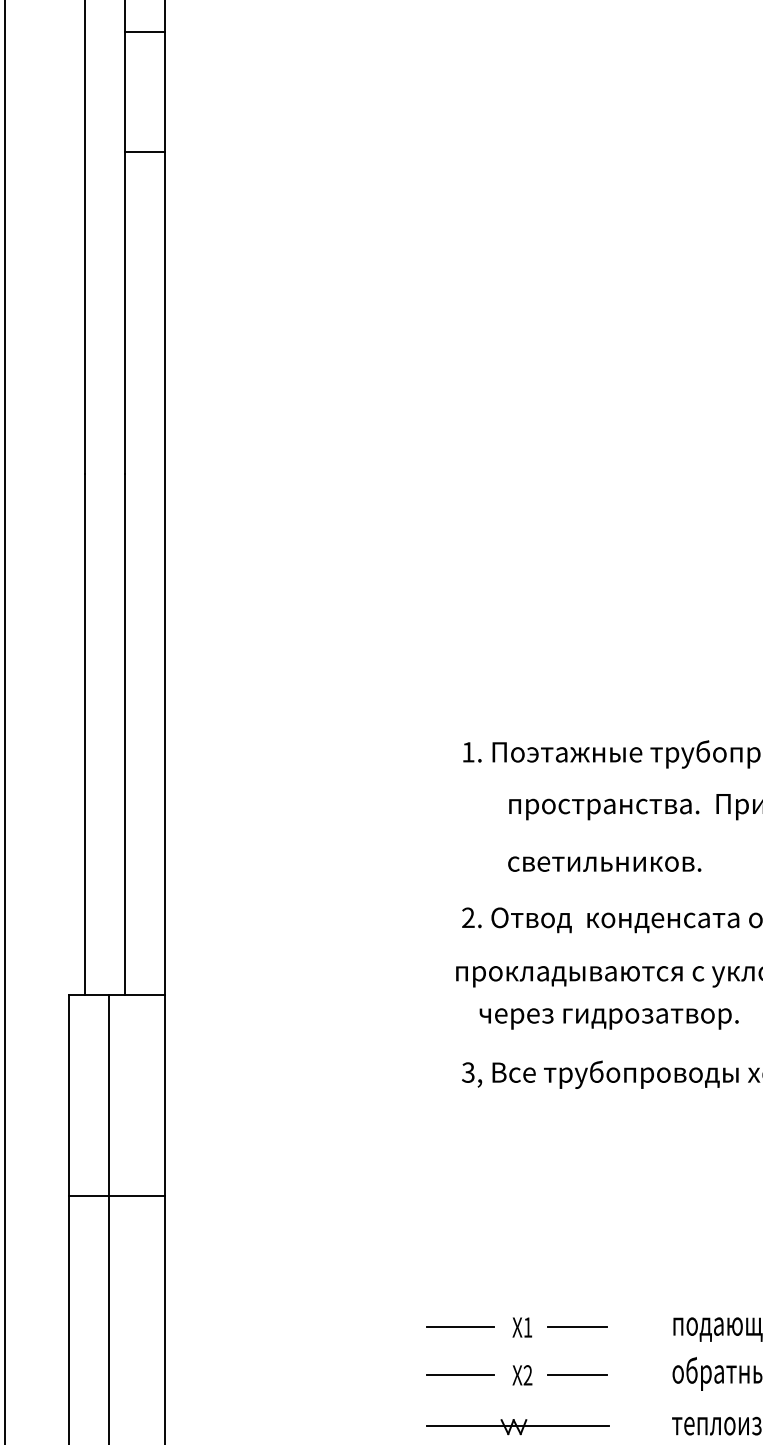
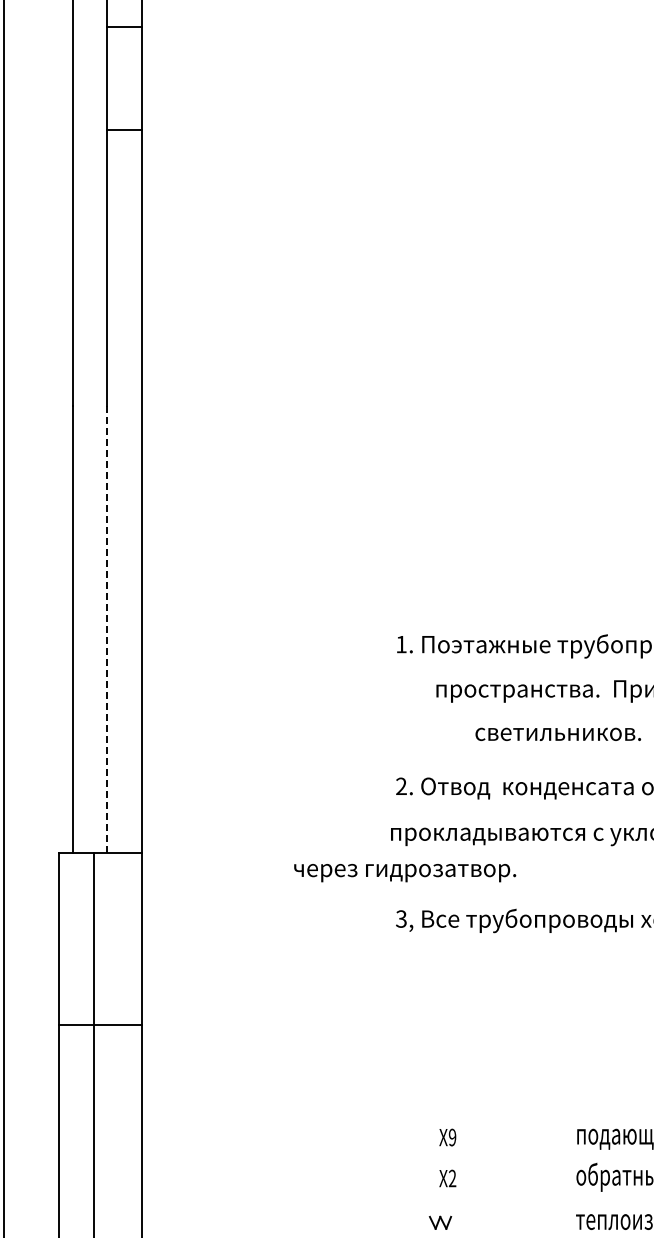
line: (125, 734) -> (107, 629), solid -> dashed
text: (604, 863) -> (558, 733), moved
text: (609, 1019) -> (405, 873), moved
line: (576, 1326) -> (494, 1136), removed
line: (460, 1327) -> (394, 1137), removed
text: (527, 1327) -> (452, 1137), 1 -> 9
line: (460, 1375) -> (394, 1178), removed
line: (576, 1375) -> (494, 1178), removed
line: (517, 1426) -> (443, 1222), removed

